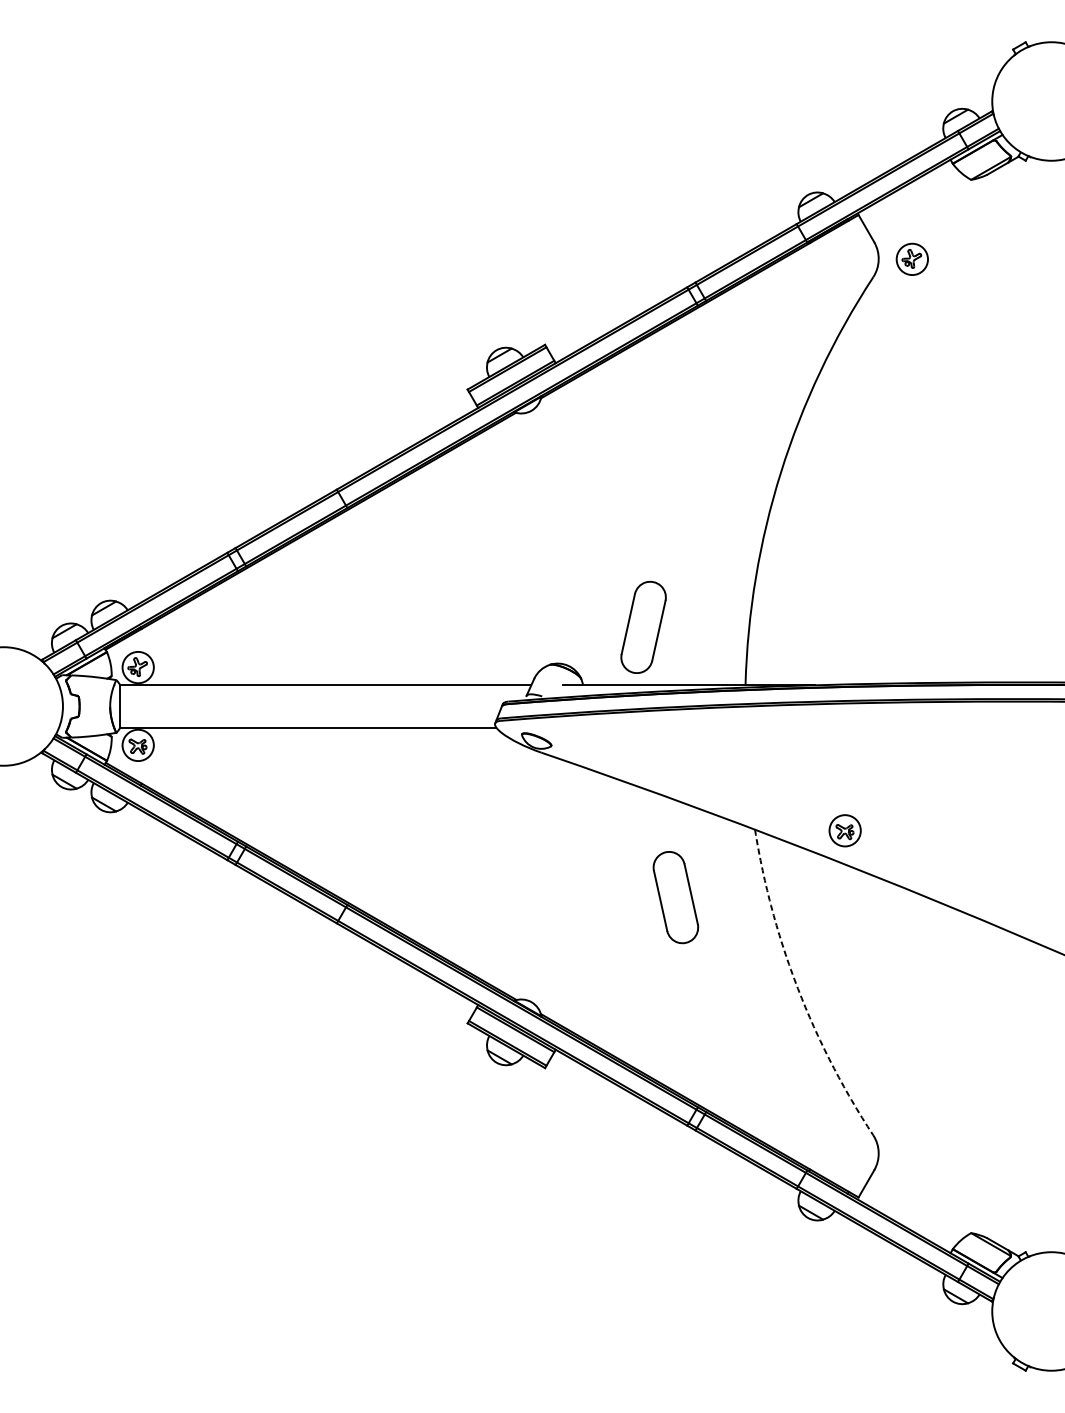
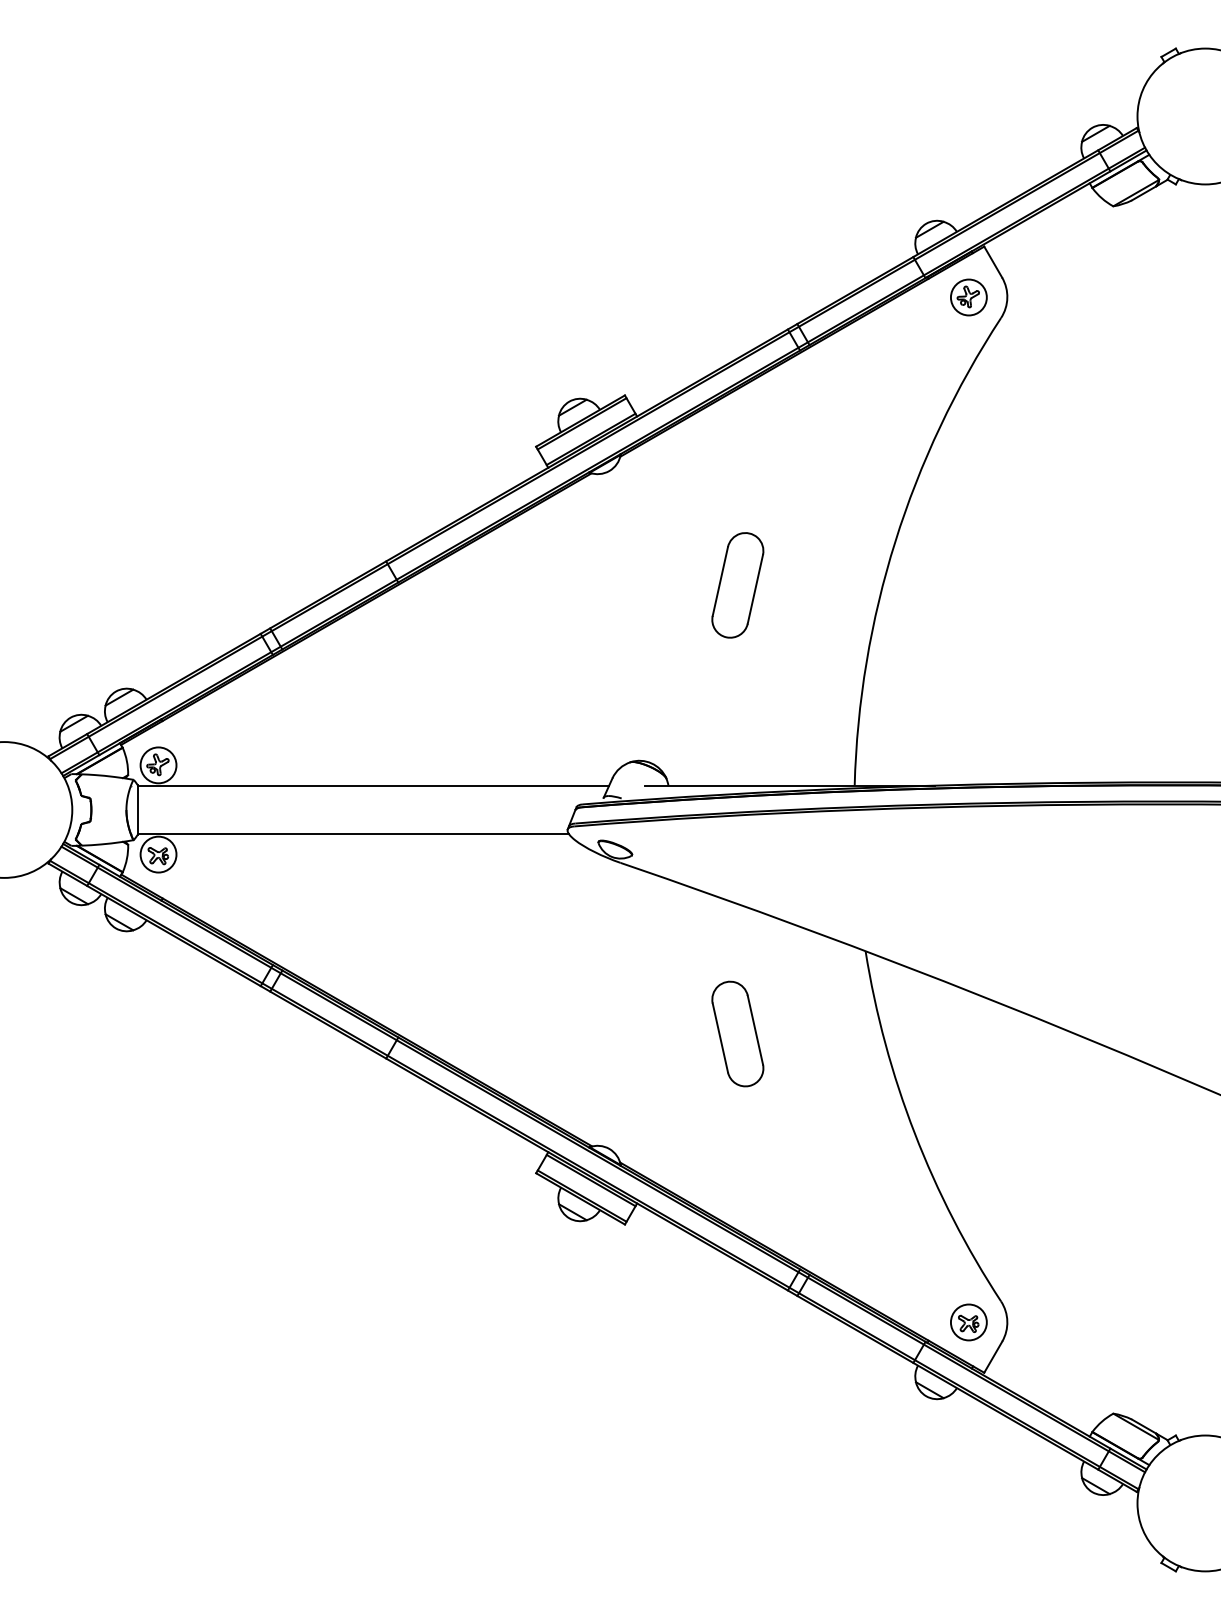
part: (911, 259) -> (968, 297), moved
part: (643, 627) -> (737, 585), moved
part: (844, 830) -> (968, 1322), moved
part: (675, 897) -> (737, 1033), moved
arc: (797, 988) -> (914, 1133), dashed -> solid

